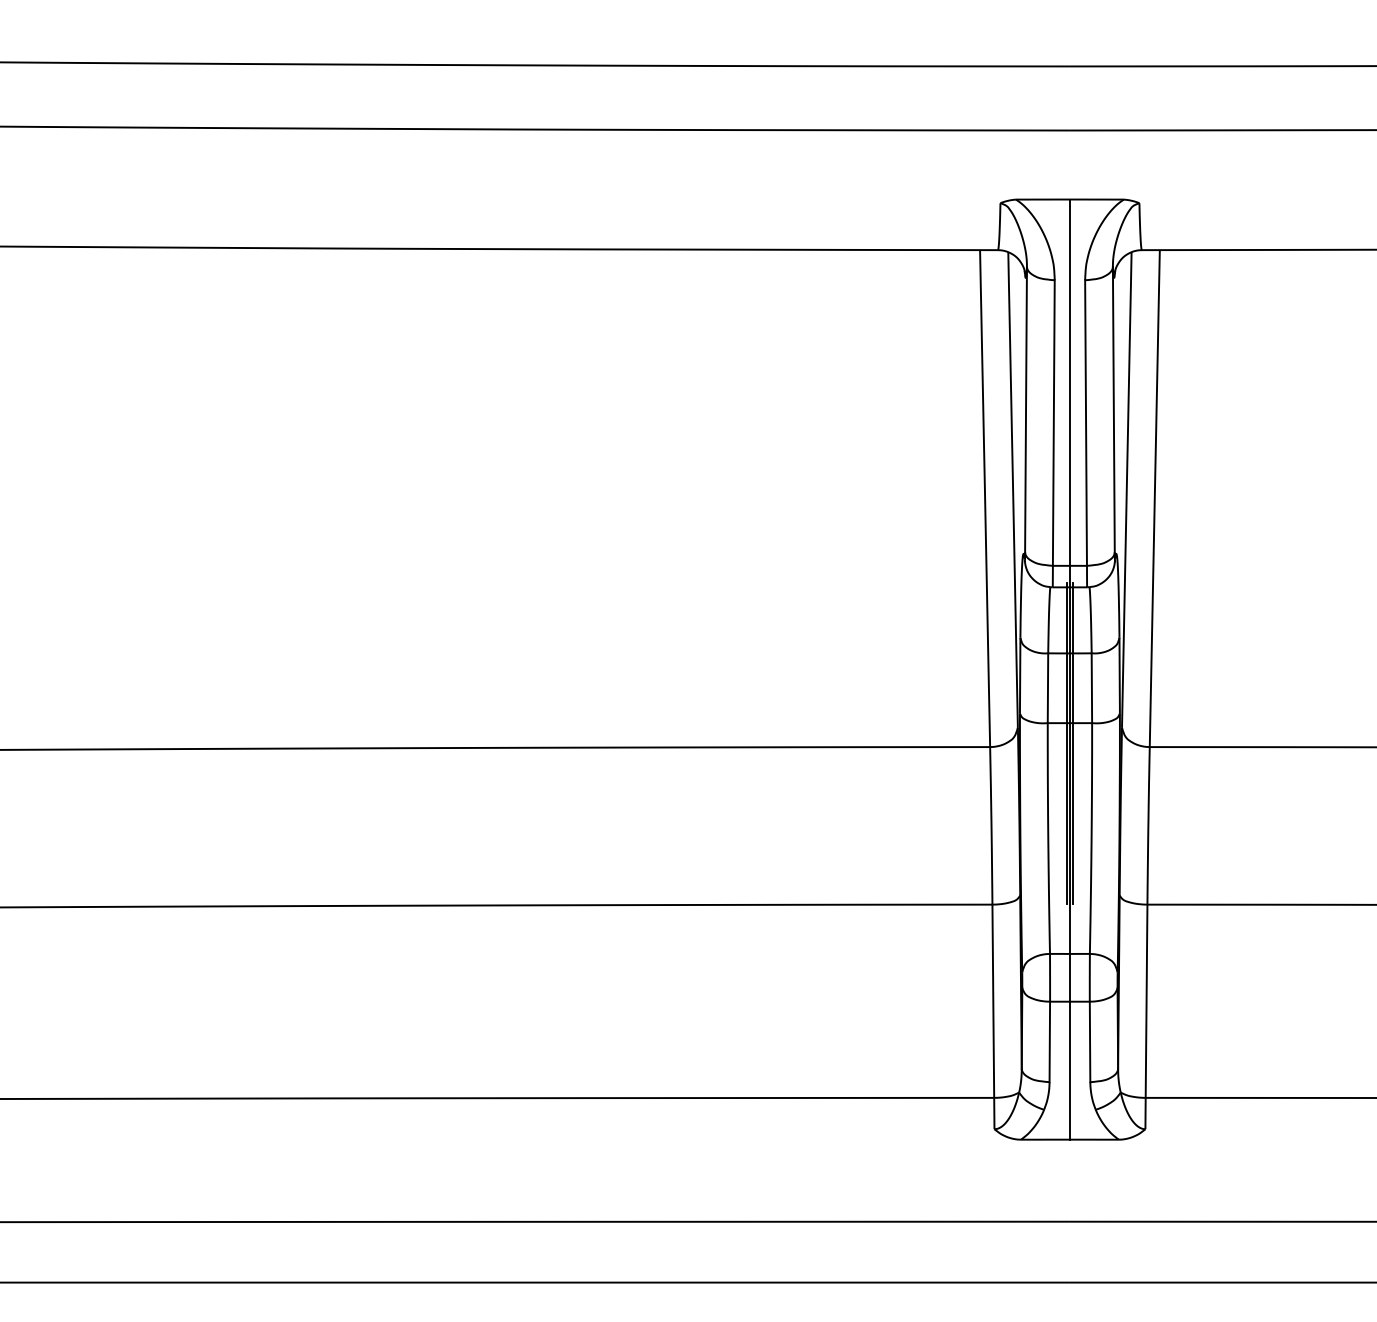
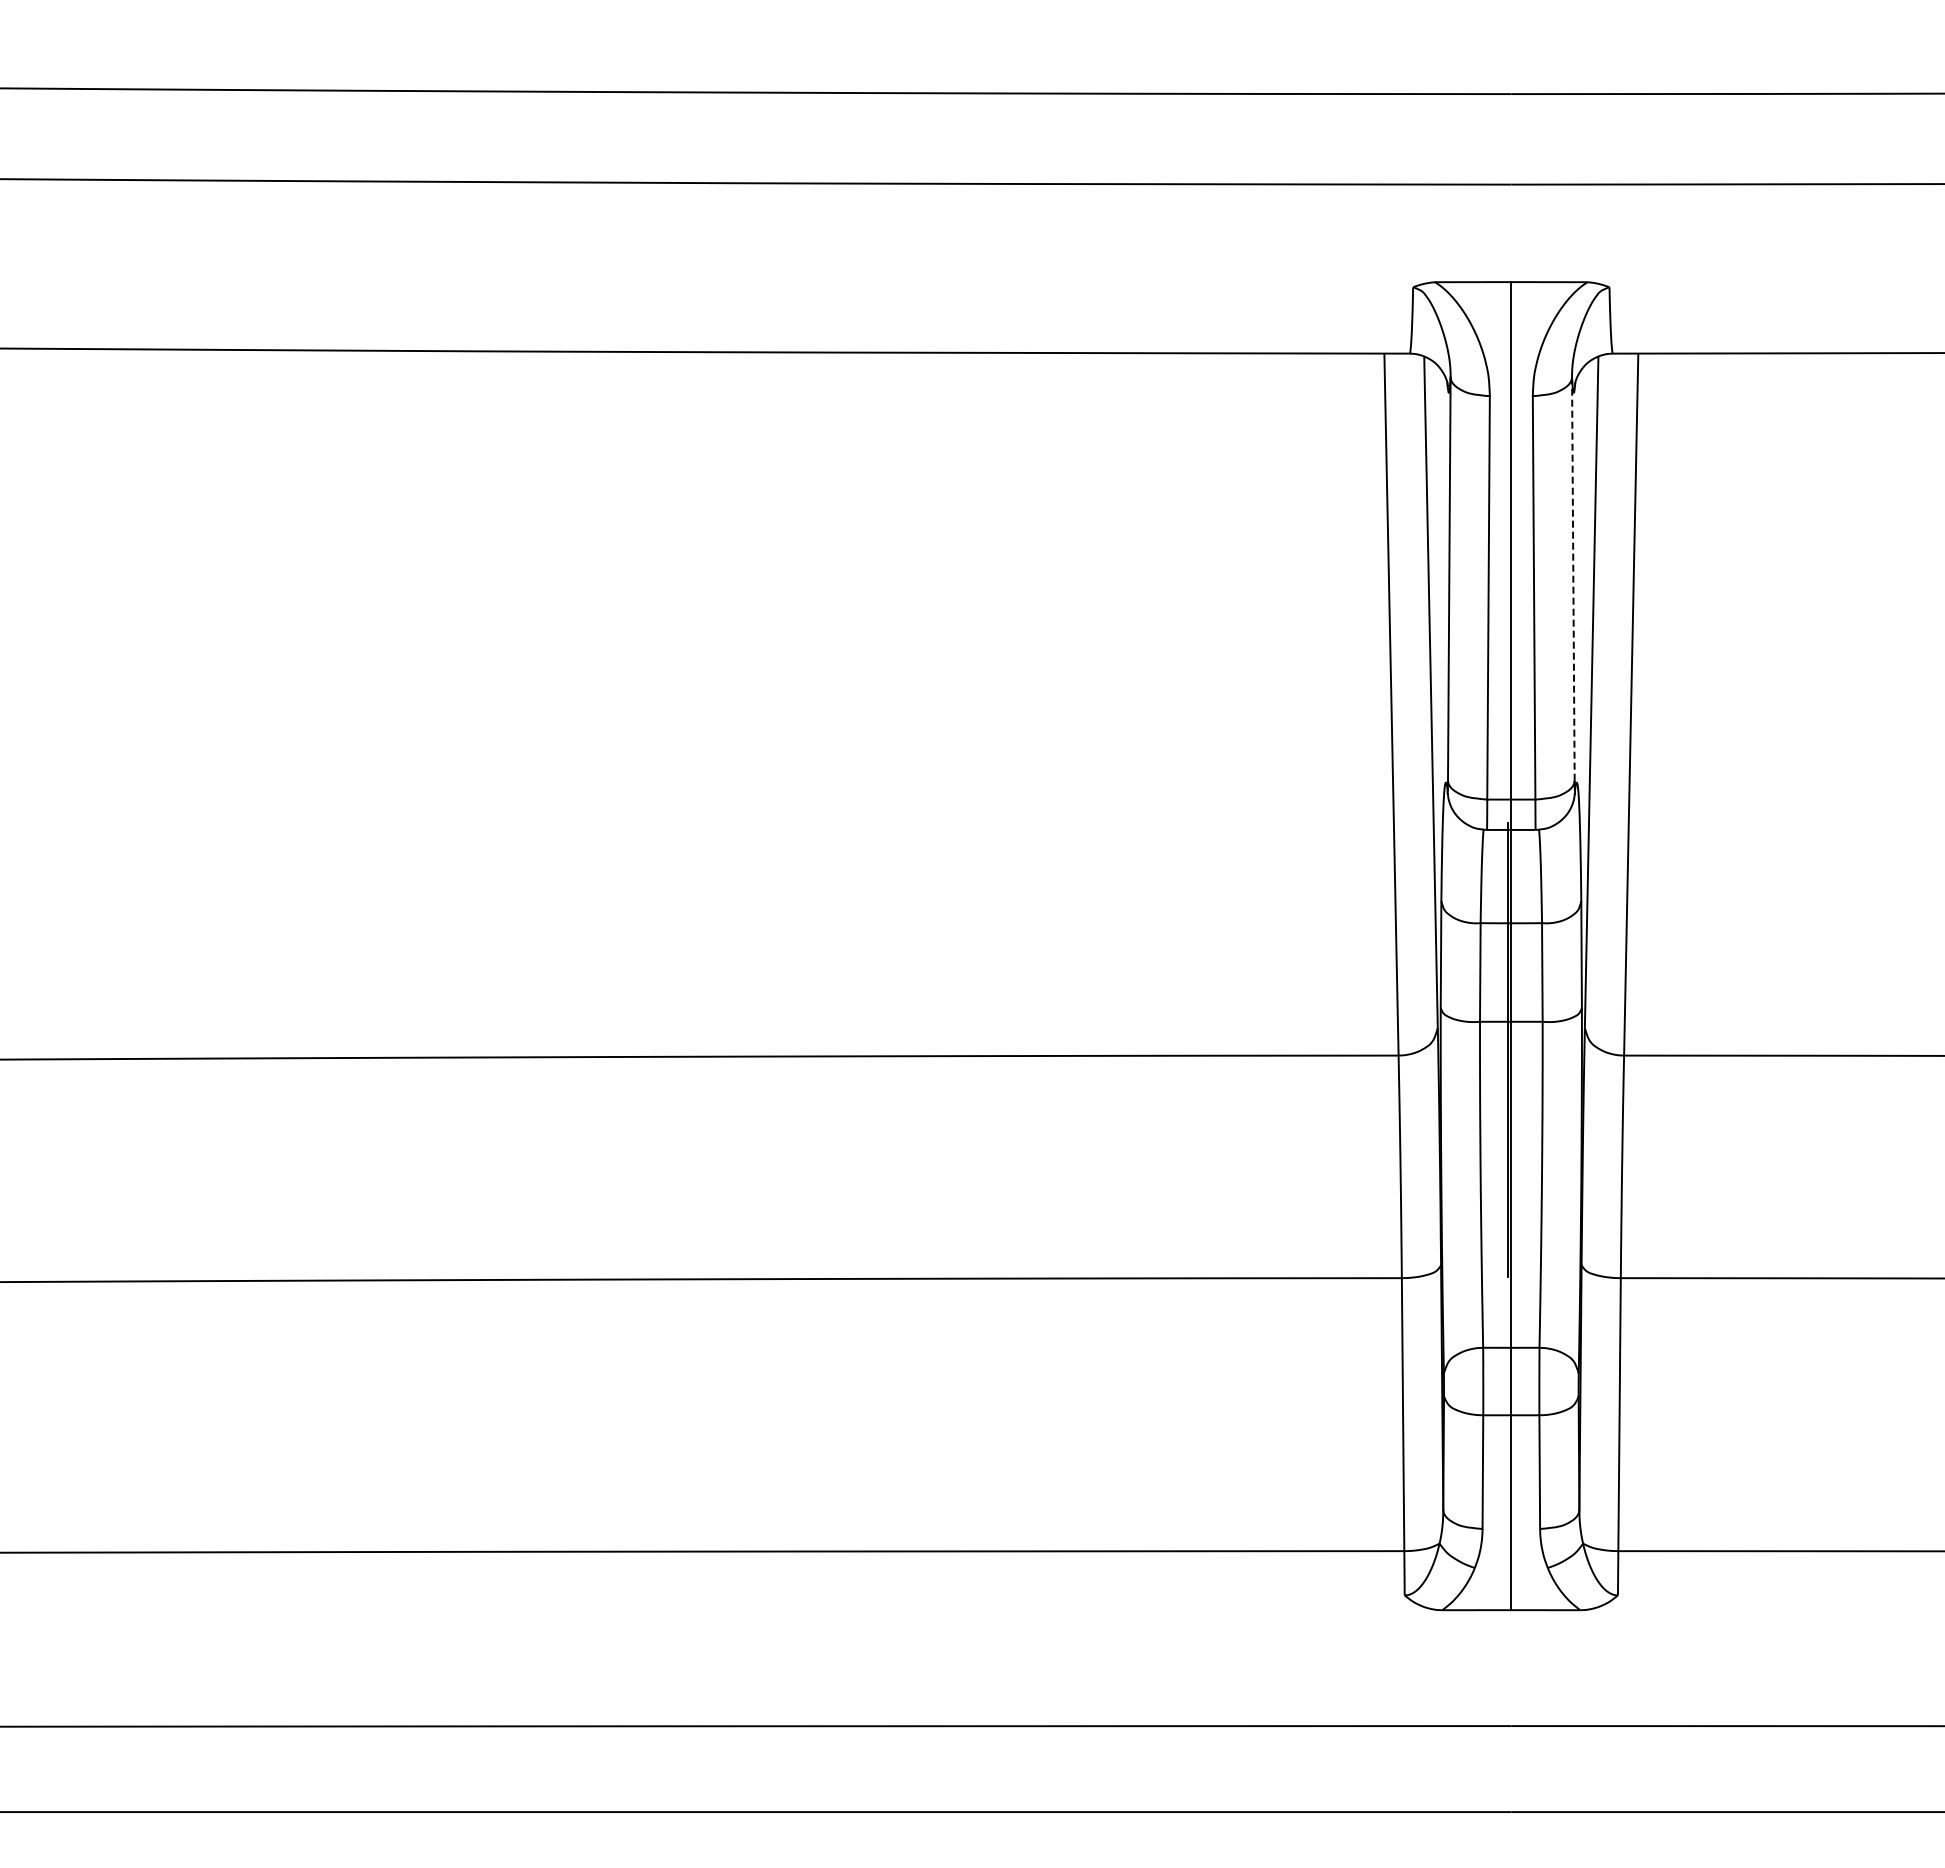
line: (1113, 410) -> (1573, 579), solid -> dashed
line: (1072, 743) -> (1515, 1050), removed

